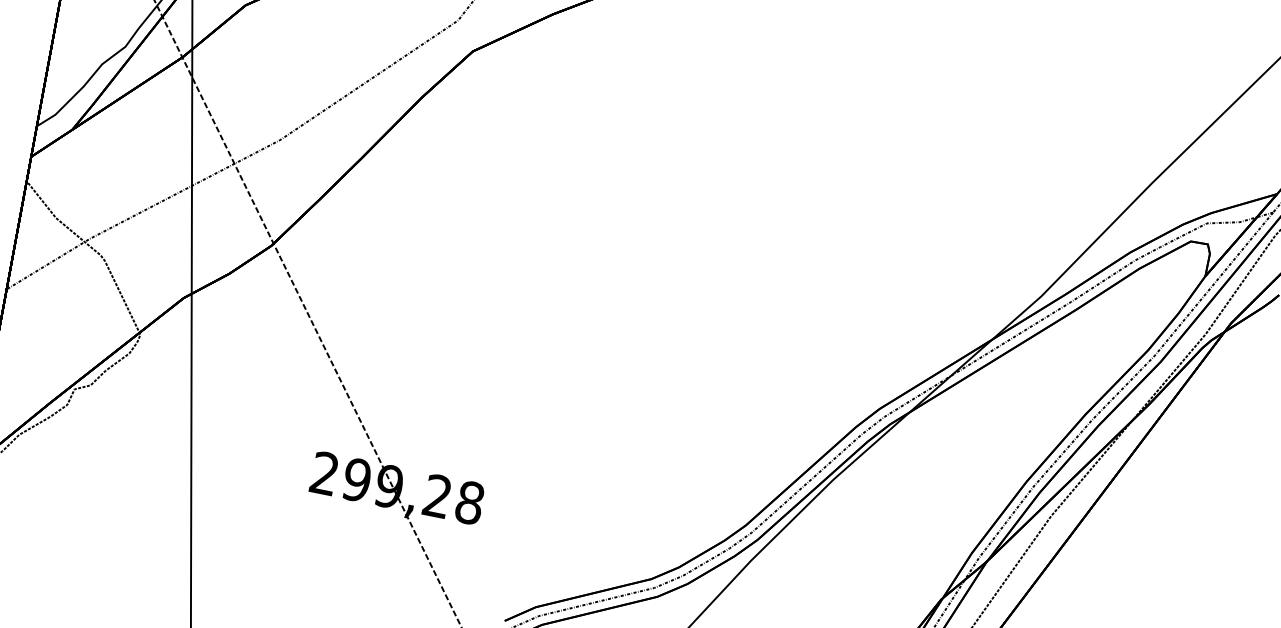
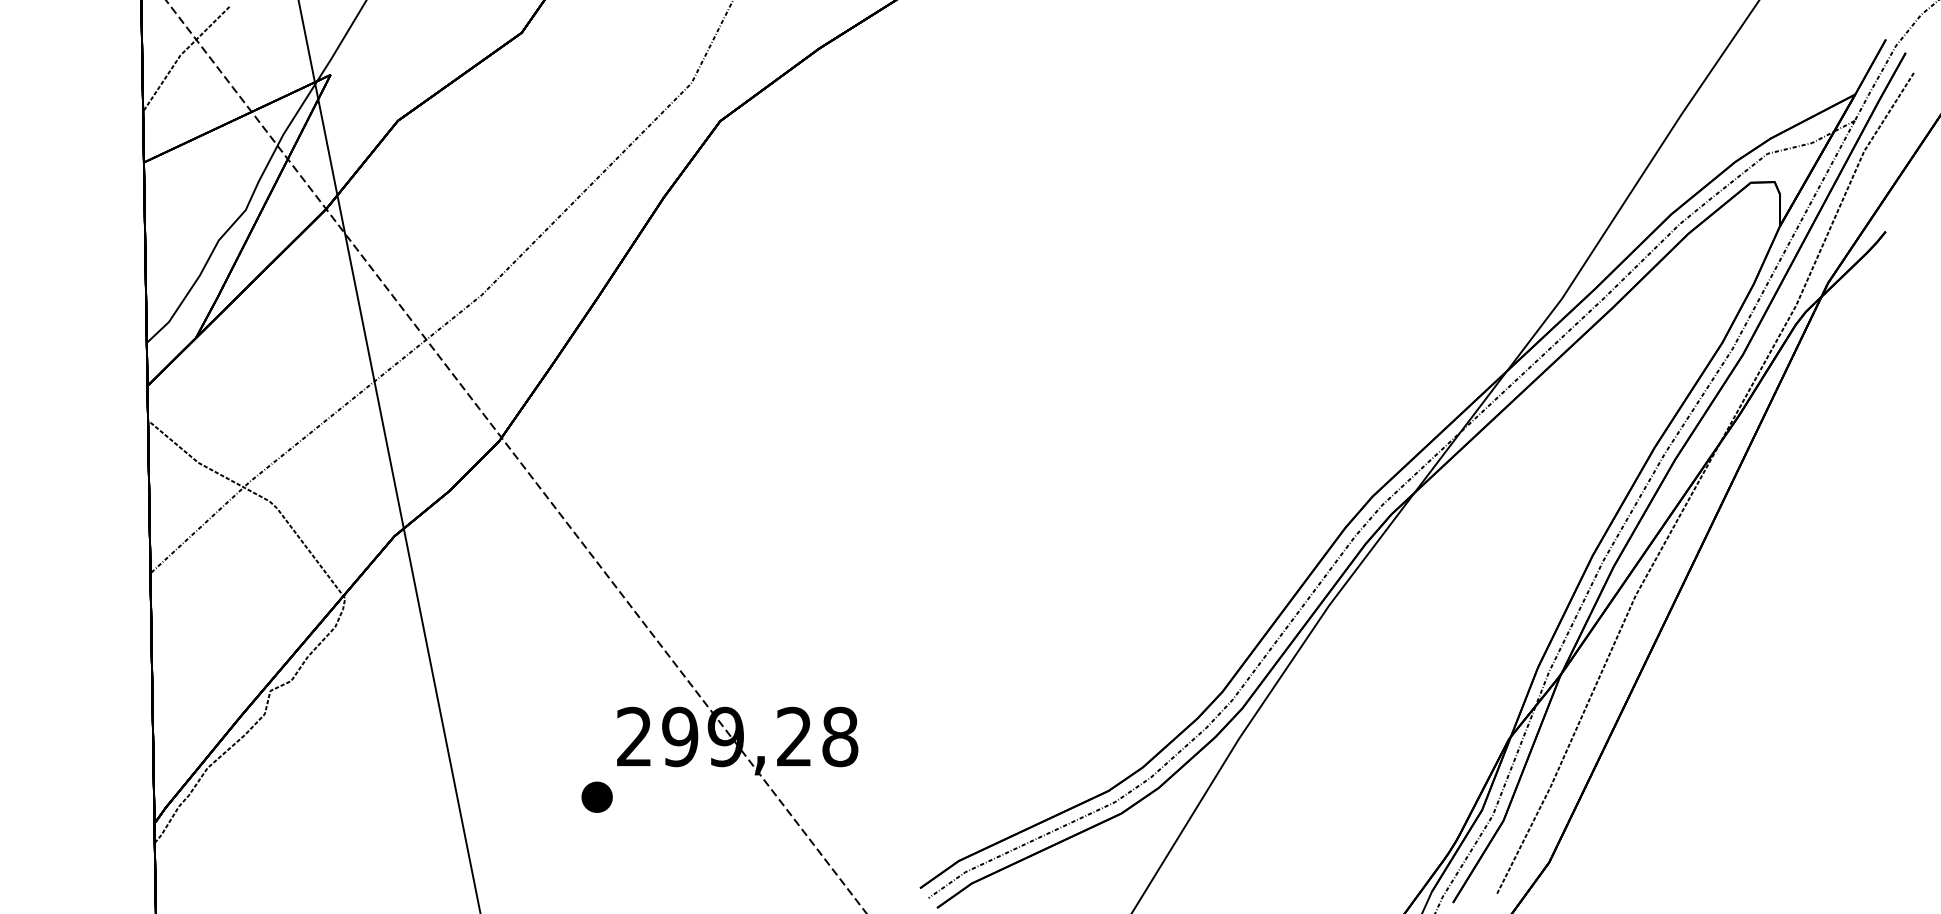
part: (289, 510) -> (596, 796), added

